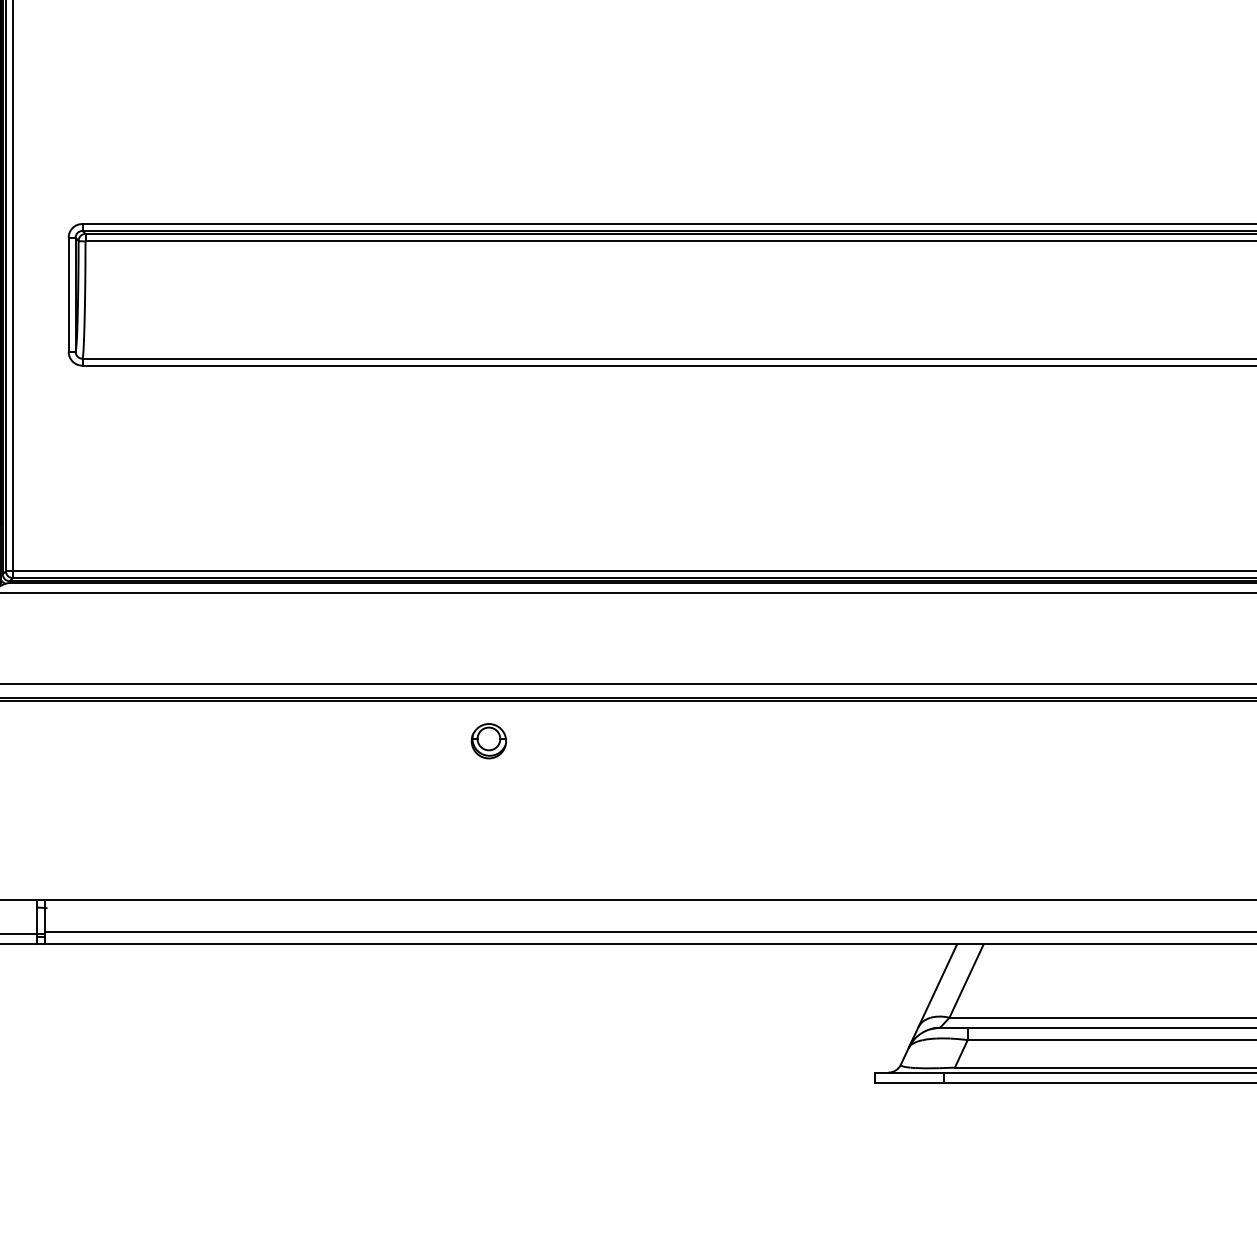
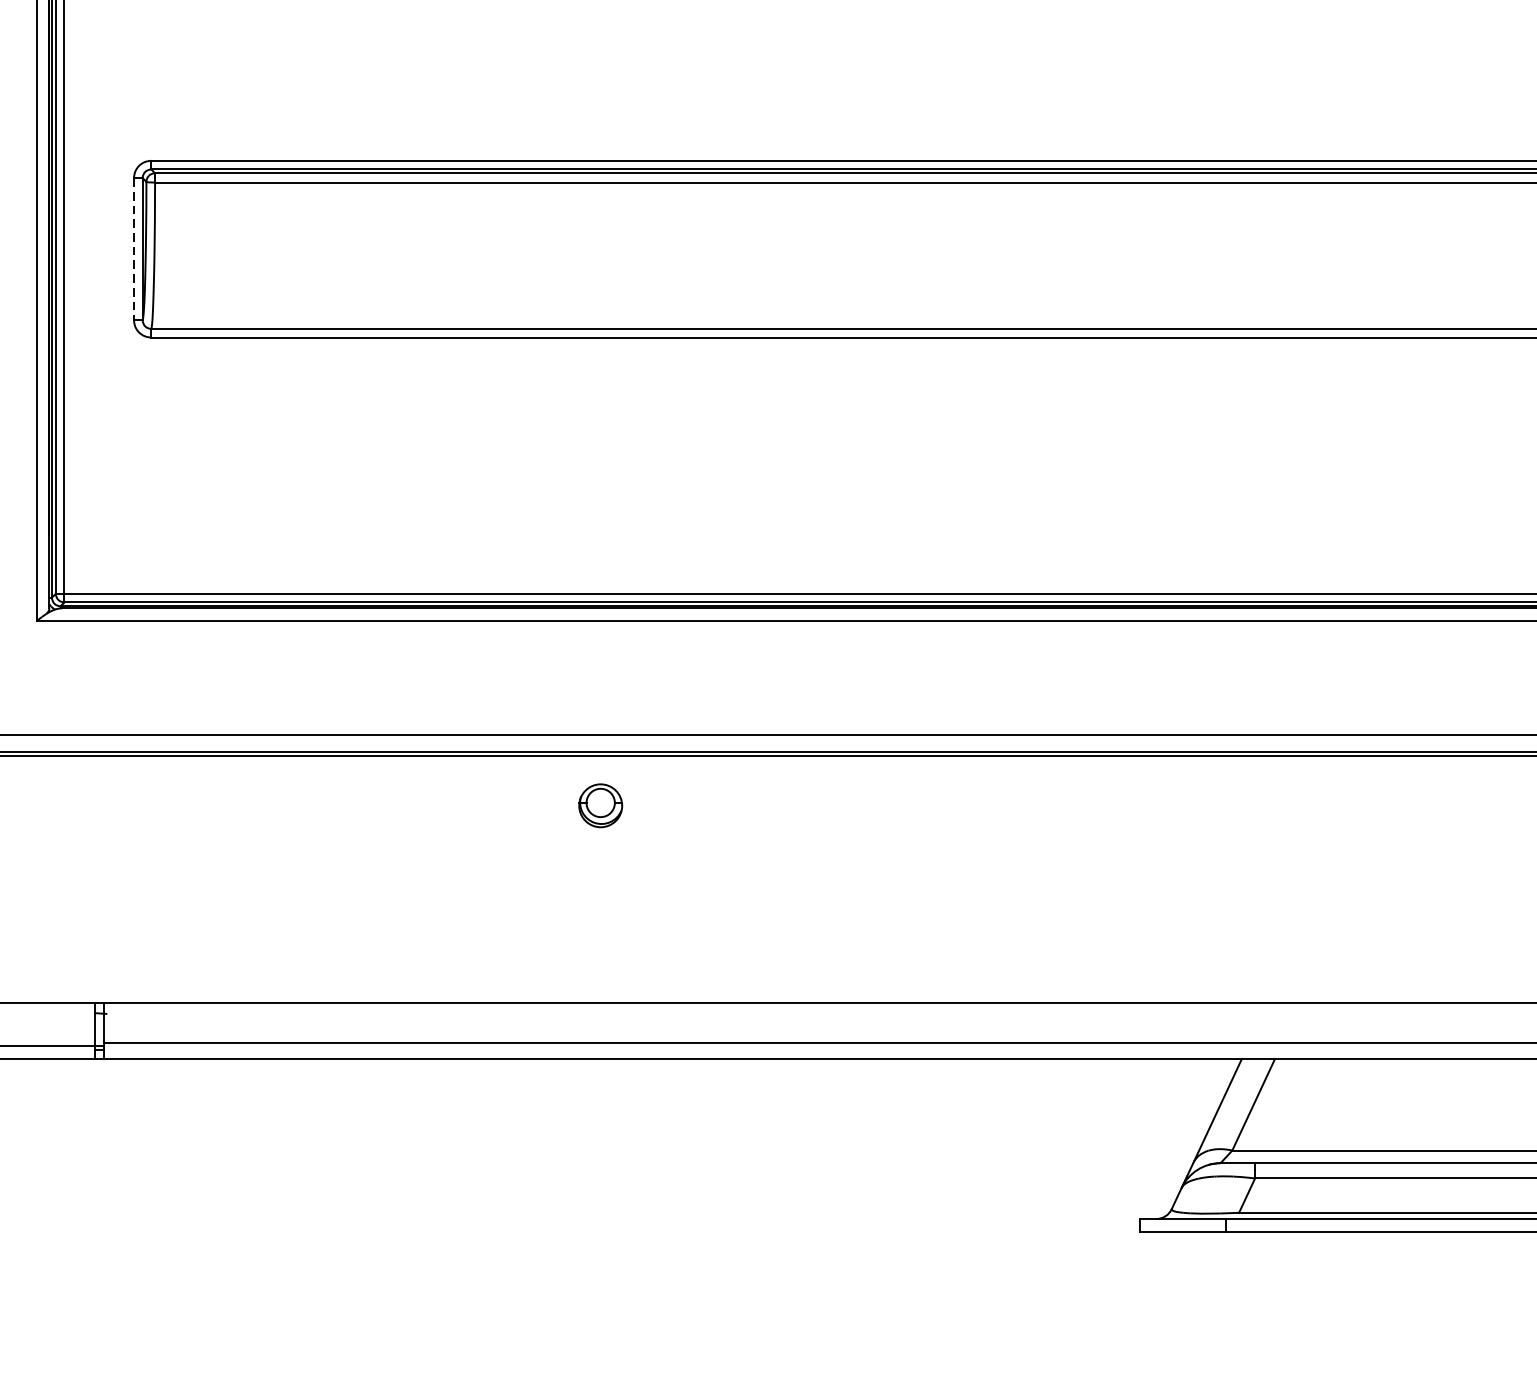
line: (68, 295) -> (133, 250), solid -> dashed
part: (488, 741) -> (600, 806), moved

